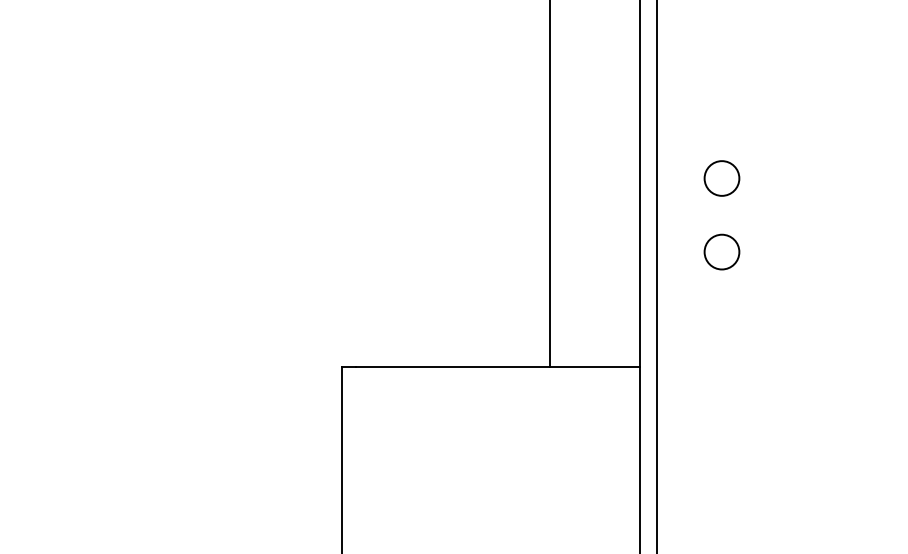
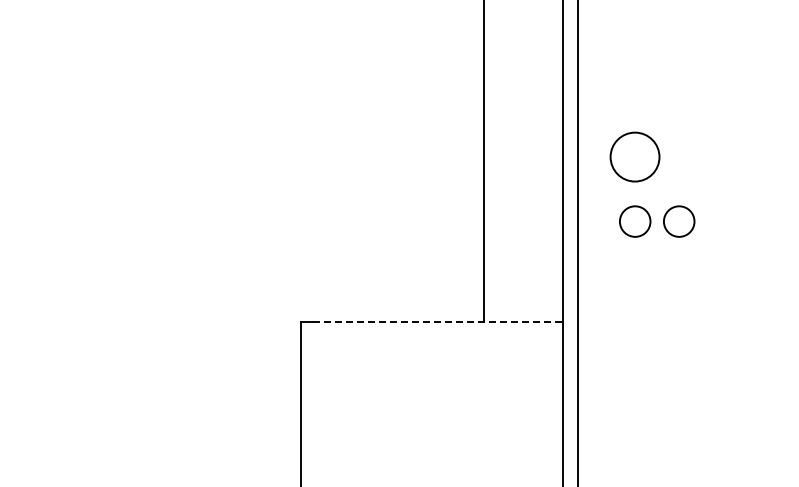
circle: (722, 178) -> (635, 156), size x1.6
circle: (772, 251) -> (679, 221), added
line: (498, 366) -> (438, 322), solid -> dashed

